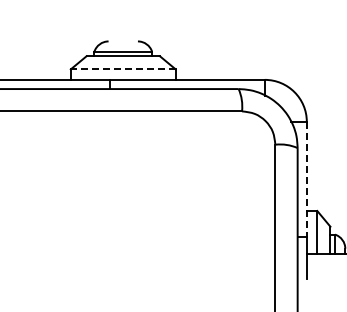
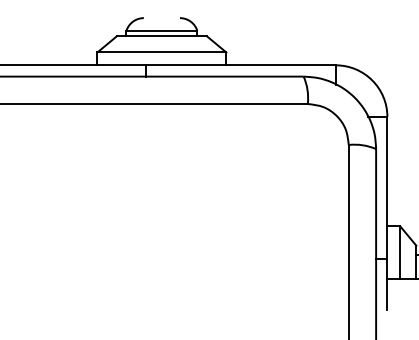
line: (122, 69) -> (160, 52), dashed -> solid
line: (306, 179) -> (386, 187), dashed -> solid

